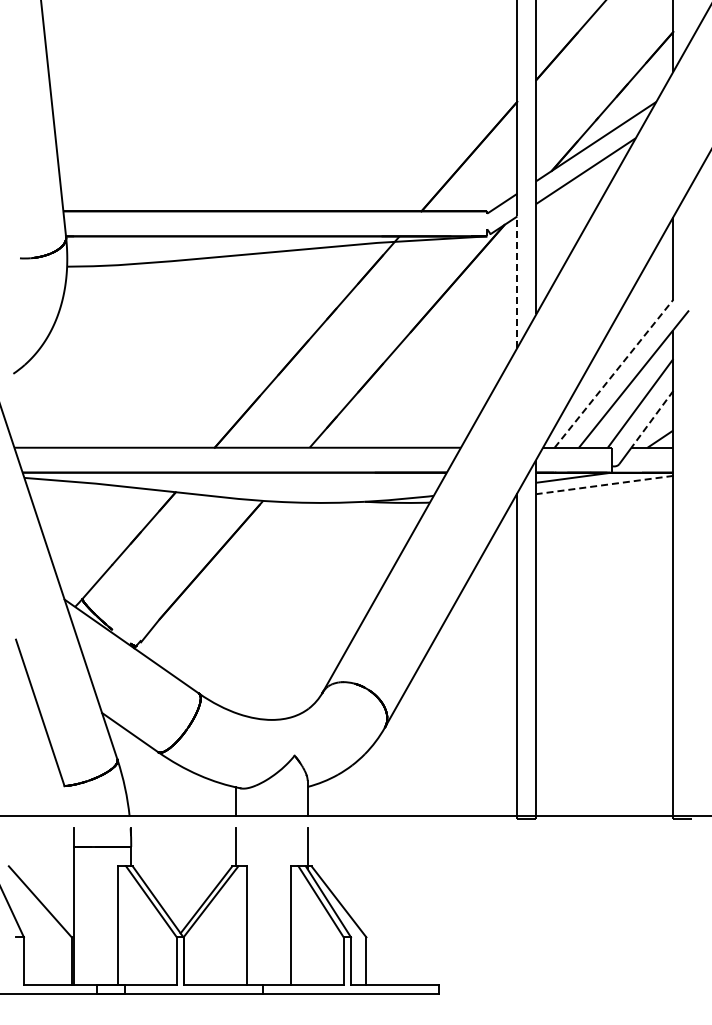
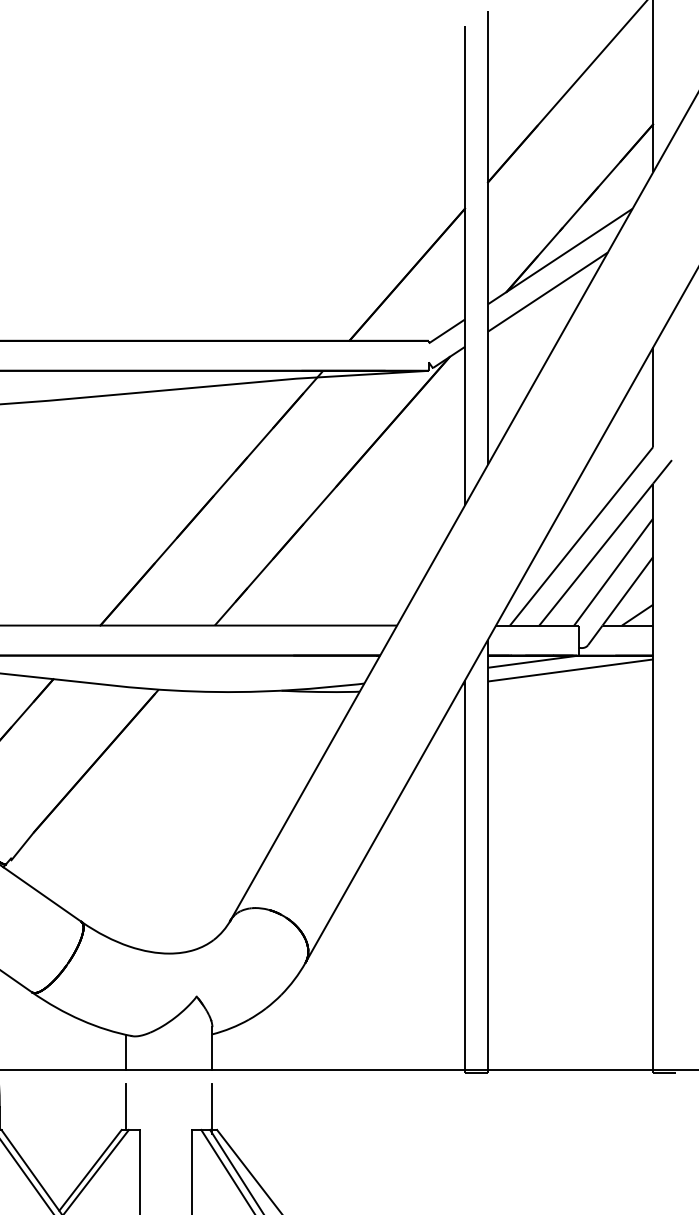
line: (517, 282) -> (465, 426), dashed -> solid
line: (614, 373) -> (582, 536), dashed -> solid
line: (652, 419) -> (627, 591), dashed -> solid
line: (604, 485) -> (570, 671), dashed -> solid

